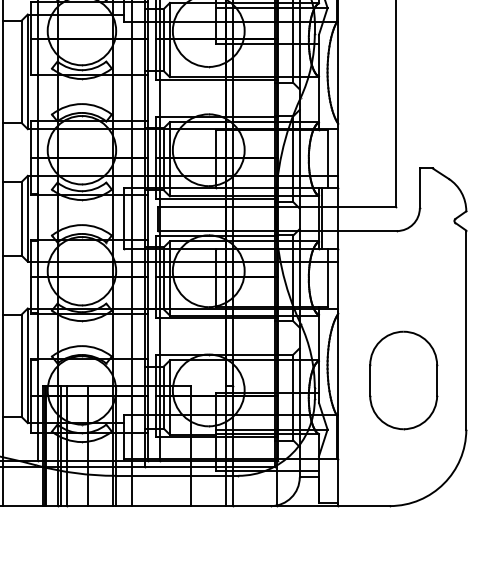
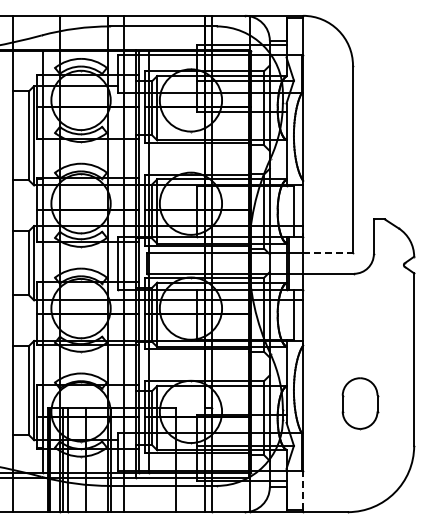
line: (367, 206) -> (328, 252), solid -> dashed
part: (404, 380) -> (360, 403), size x0.6
line: (338, 479) -> (303, 489), solid -> dashed

